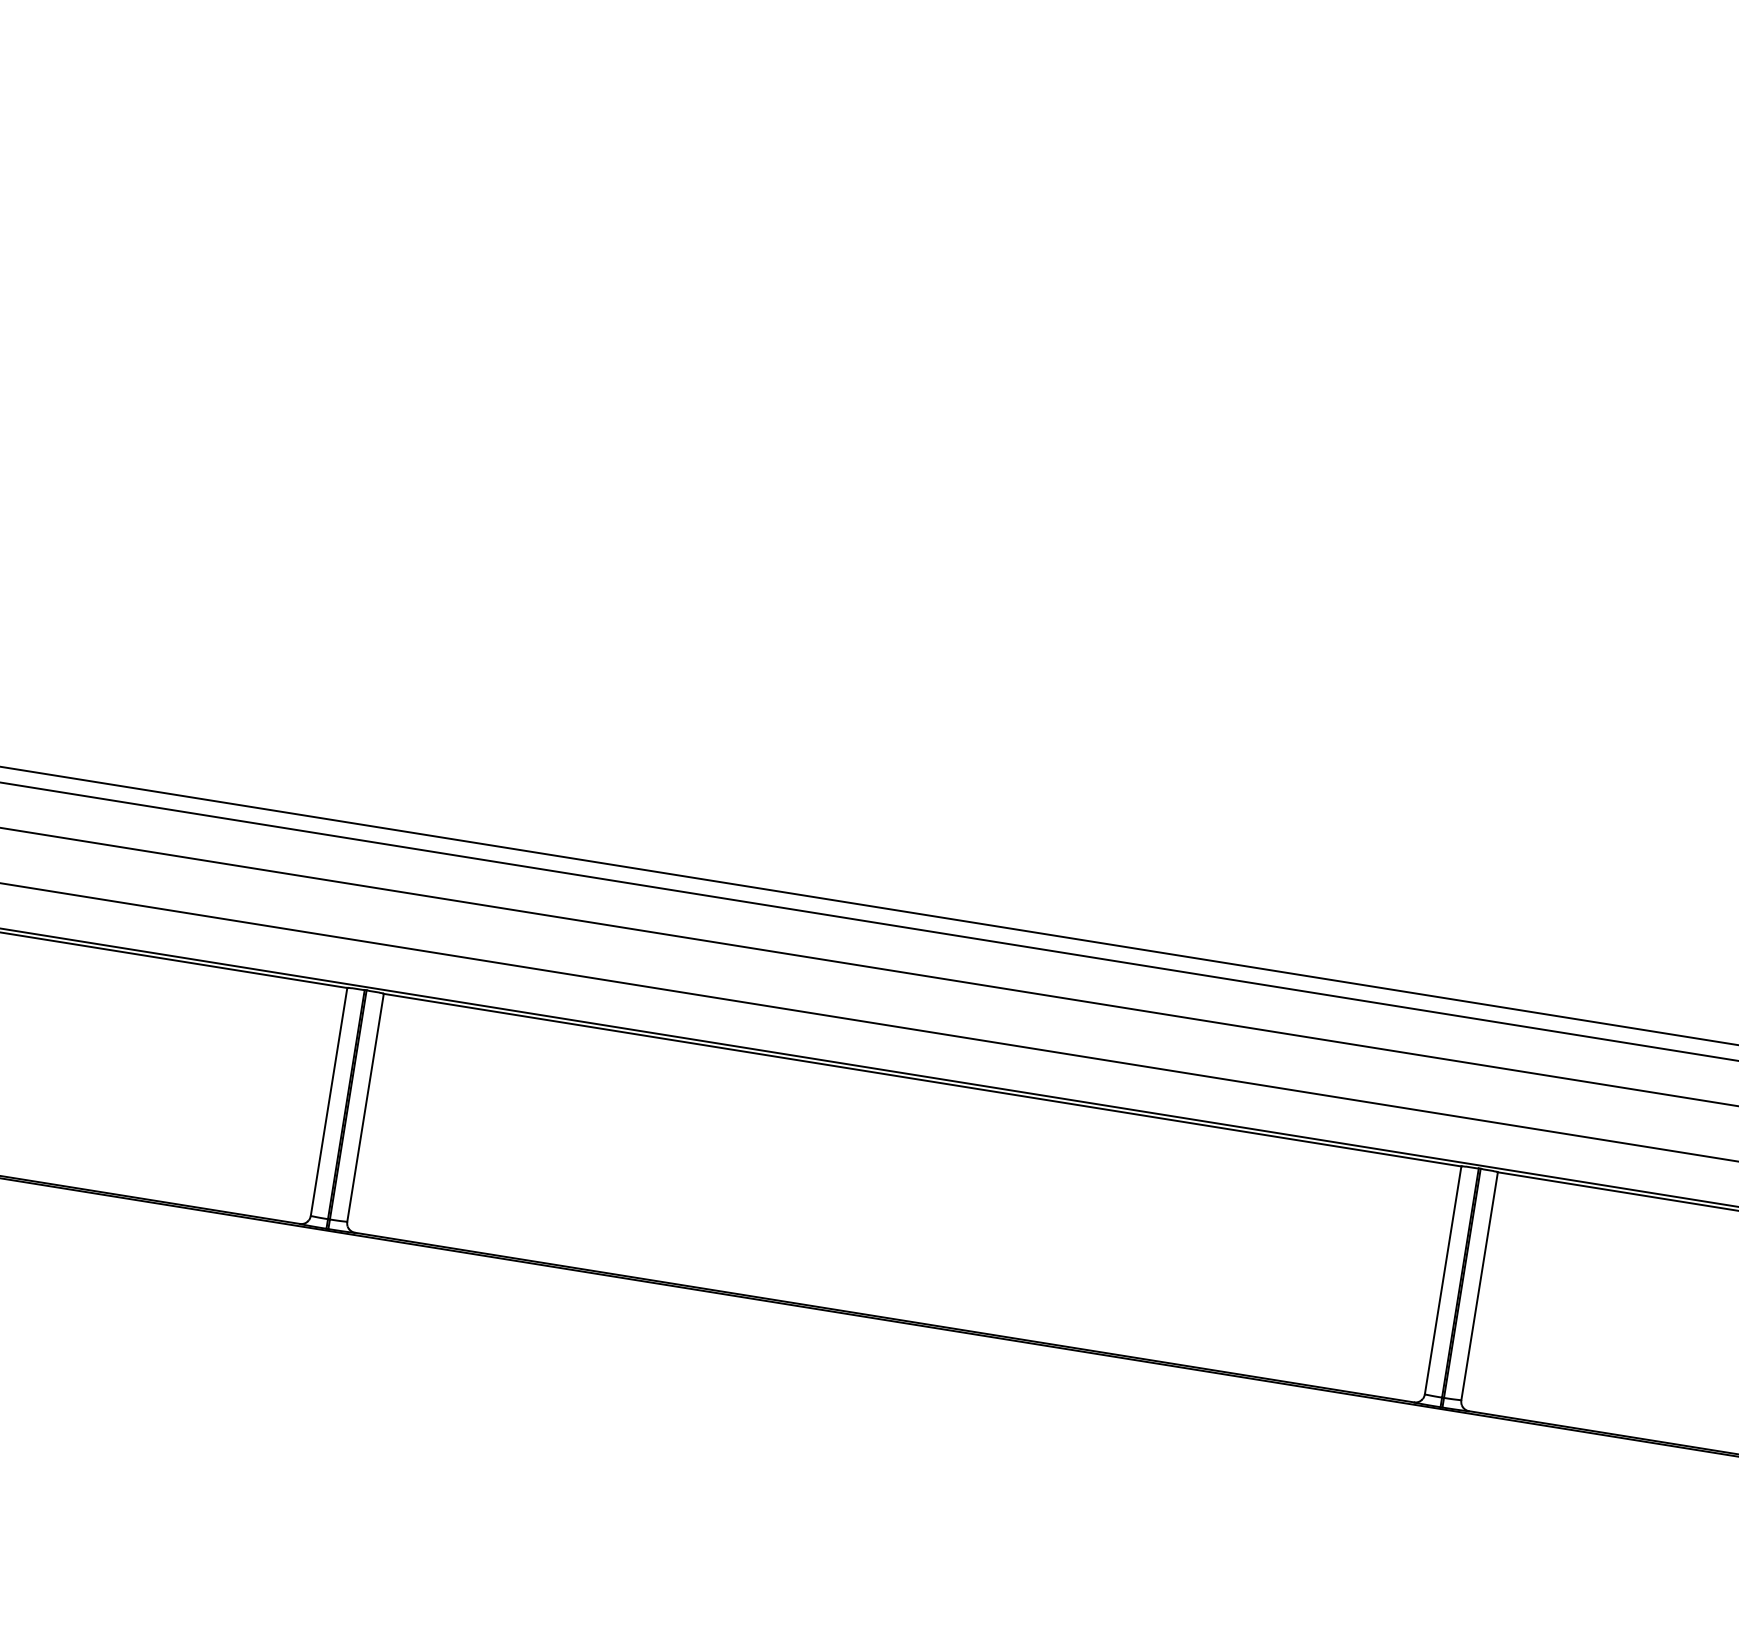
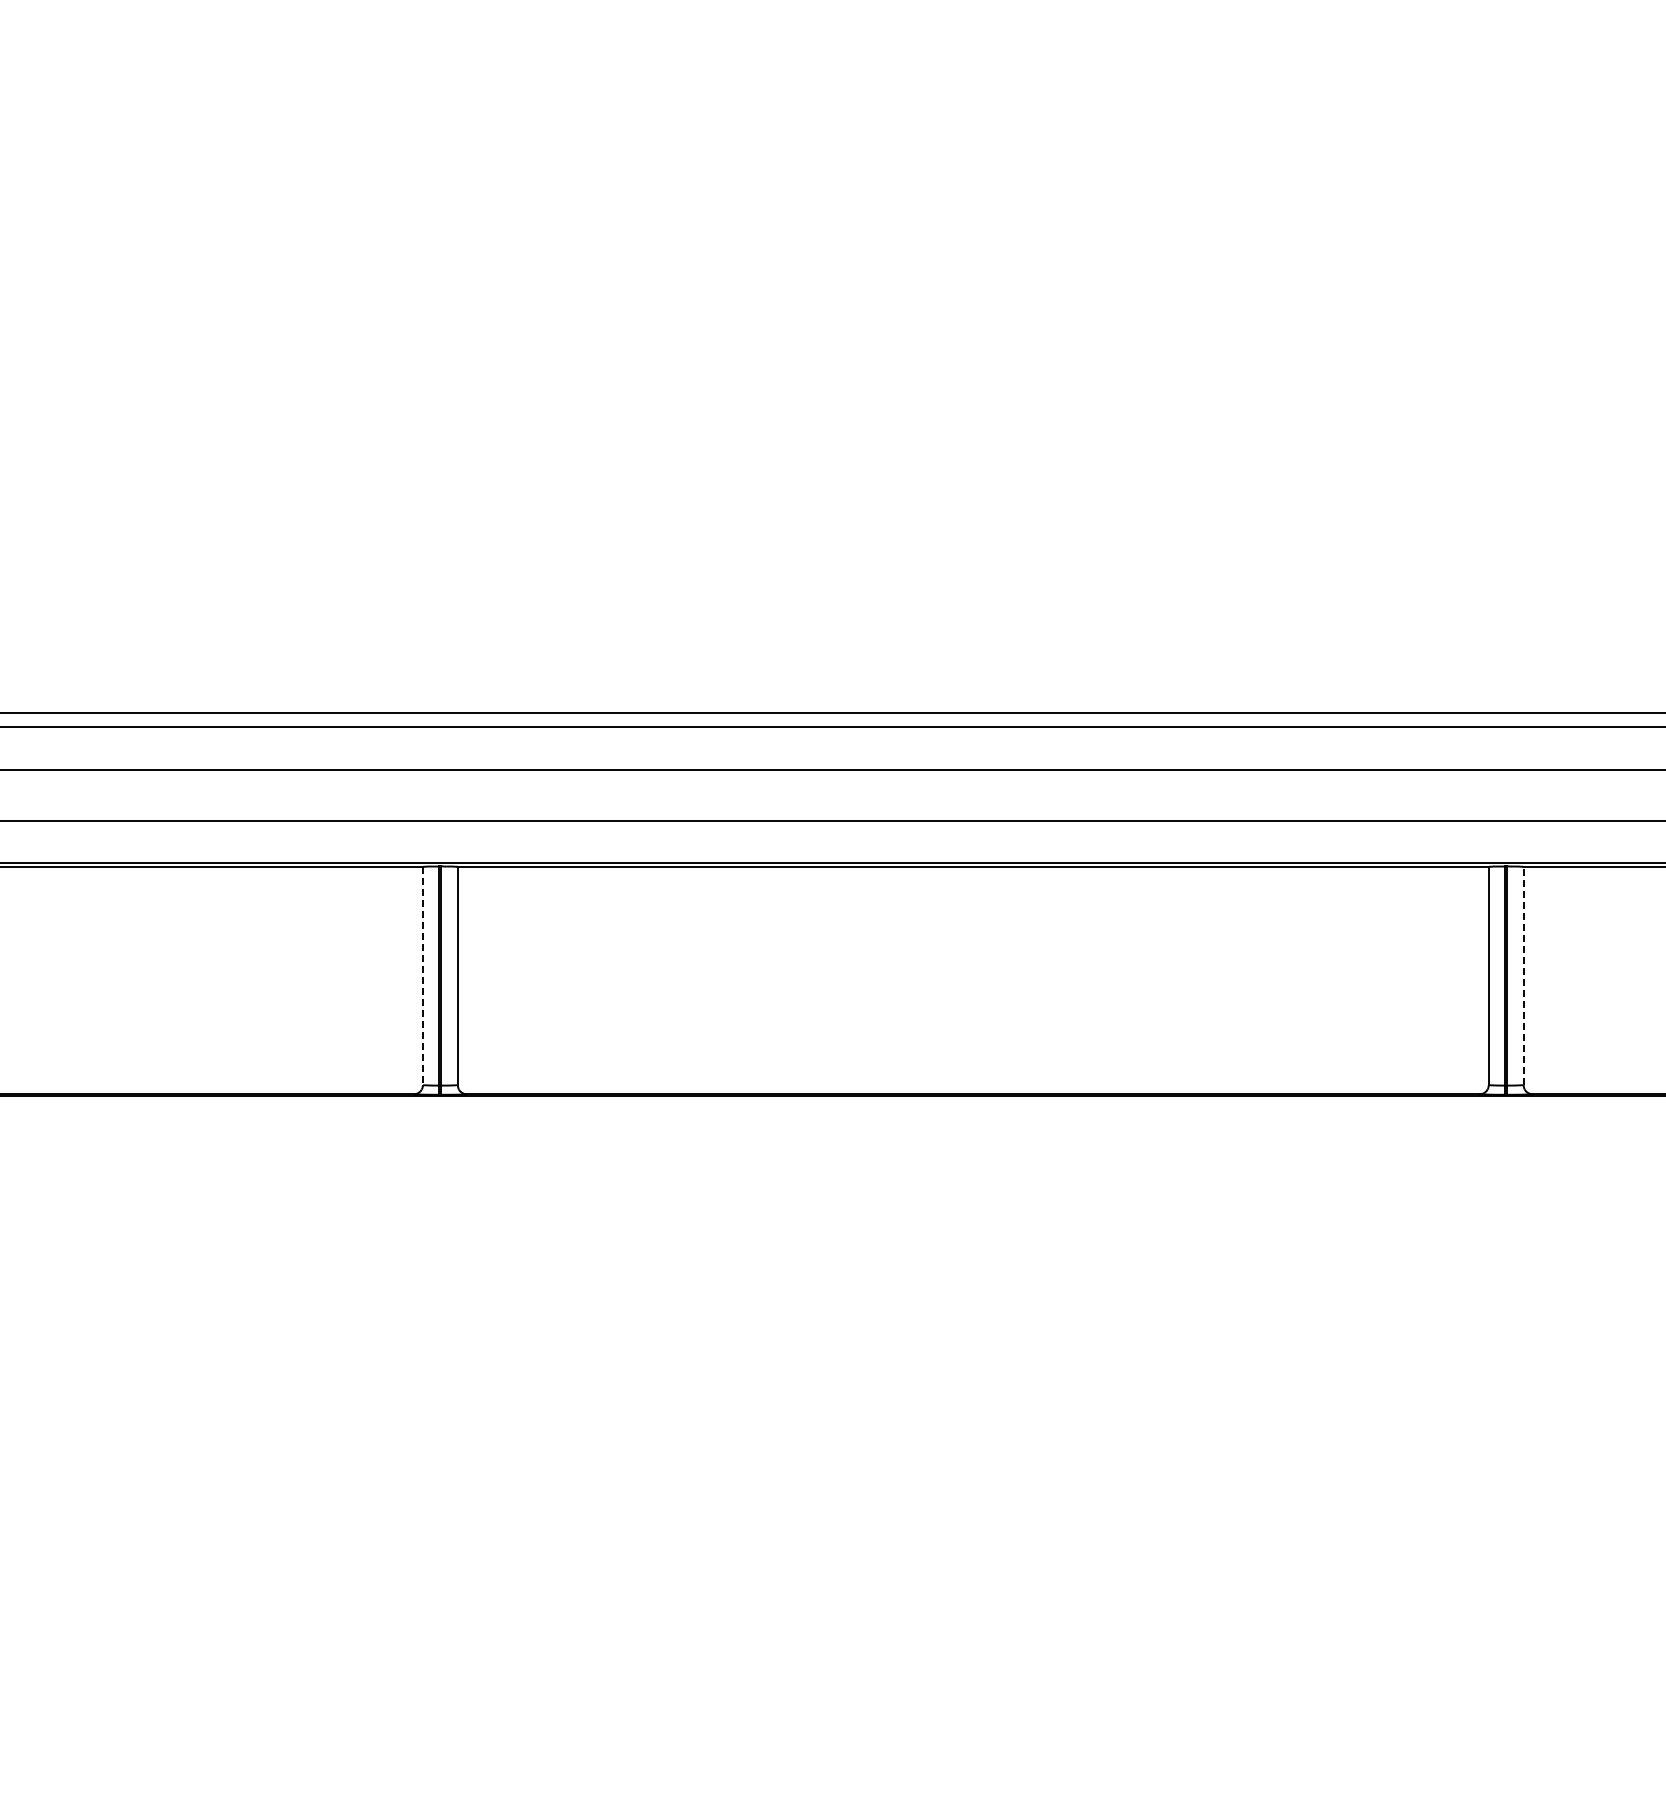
line: (328, 1102) -> (422, 976), solid -> dashed
line: (1479, 1286) -> (1523, 976), solid -> dashed

